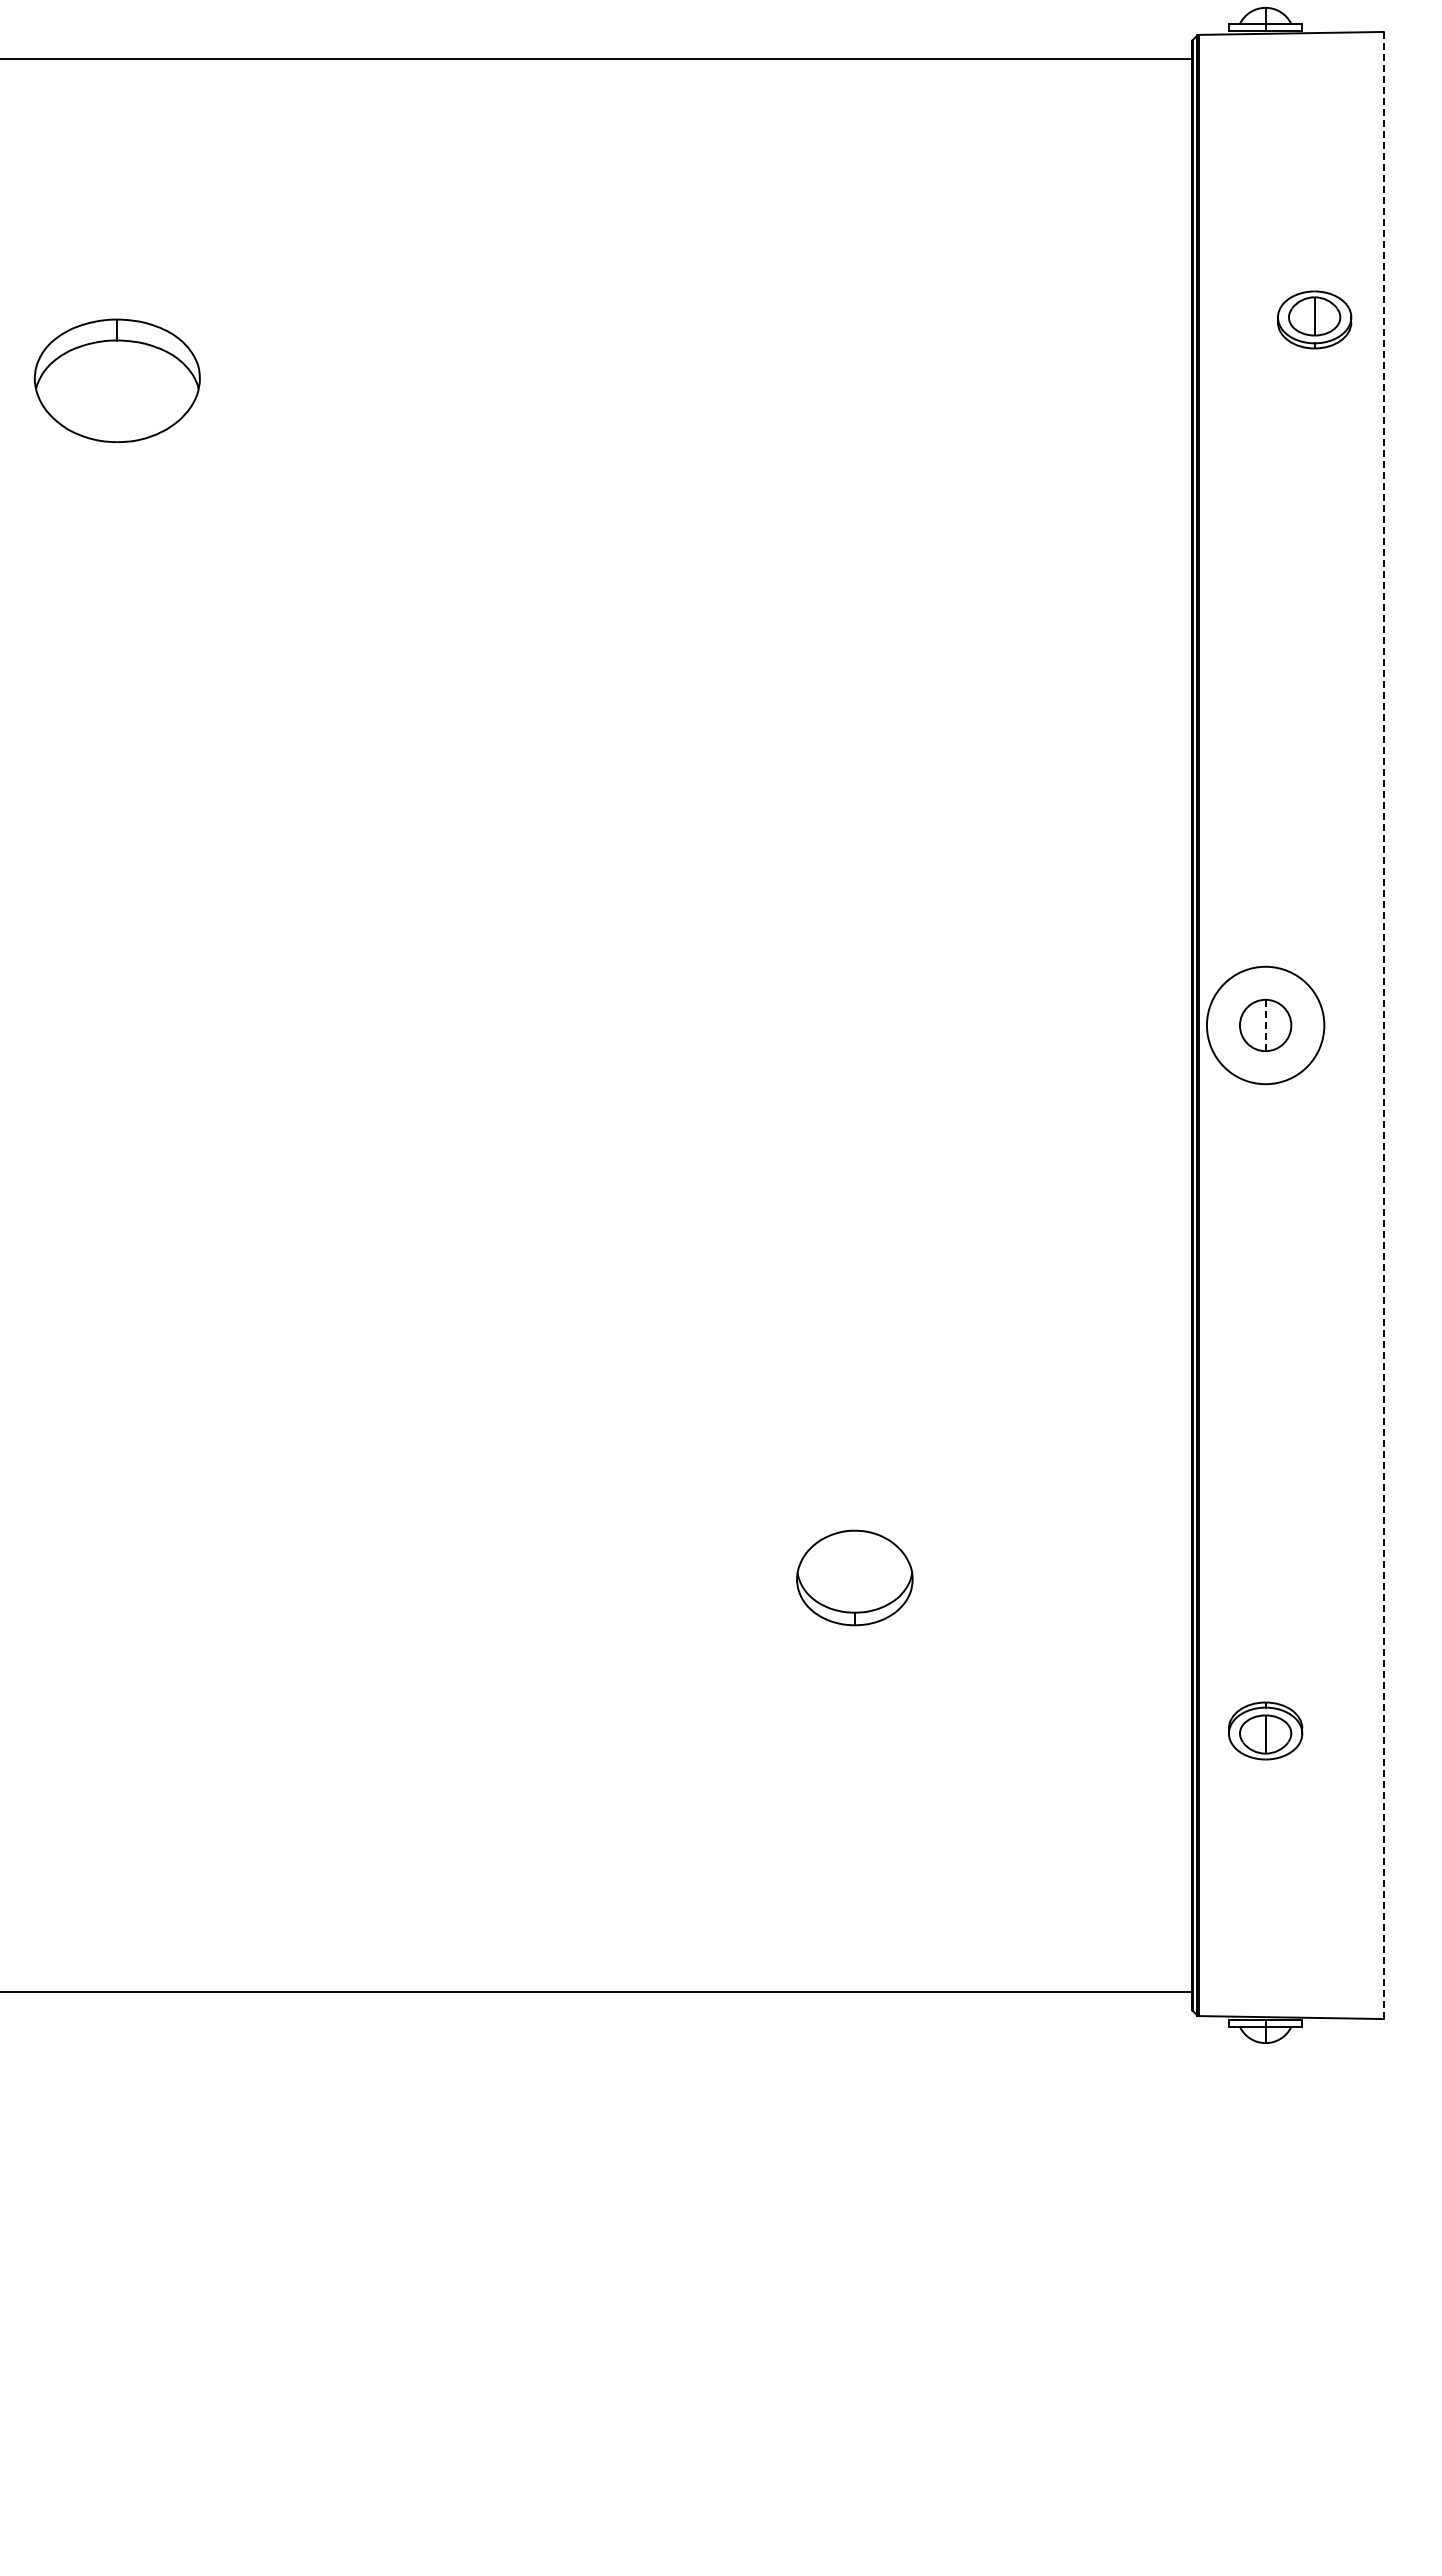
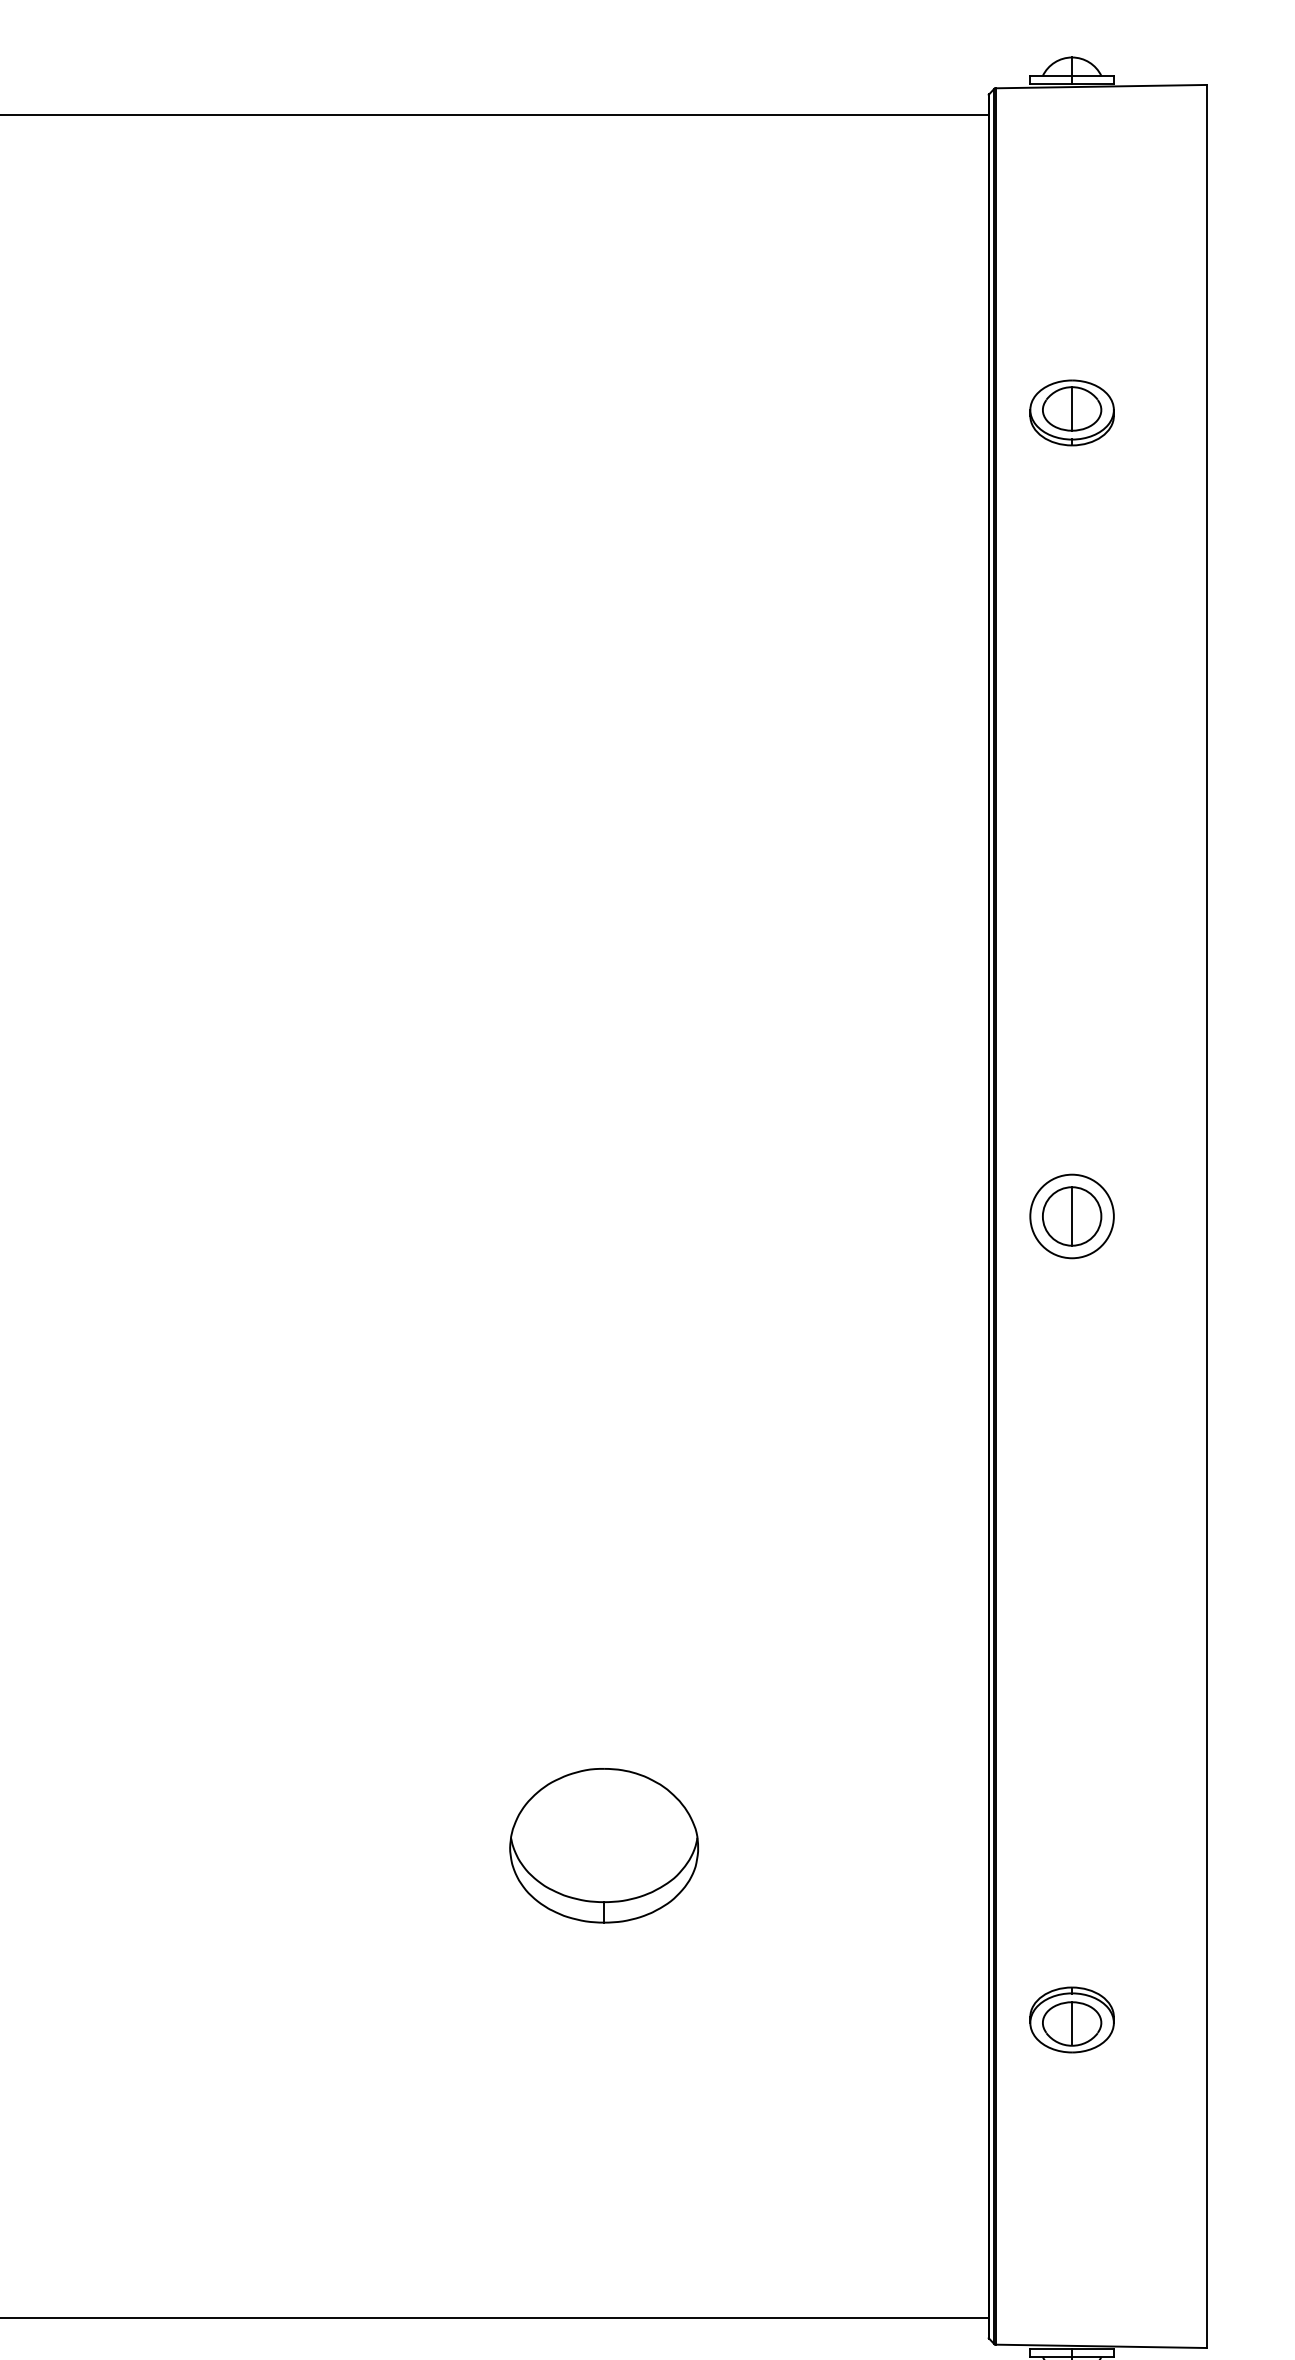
part: (1314, 319) -> (1071, 412), moved
circle: (1265, 1025) -> (1071, 1216), size x0.62
line: (1265, 1025) -> (1071, 1216), dashed -> solid
line: (1383, 1025) -> (1206, 1216), dashed -> solid
part: (854, 1577) -> (603, 1845), size x1.43

